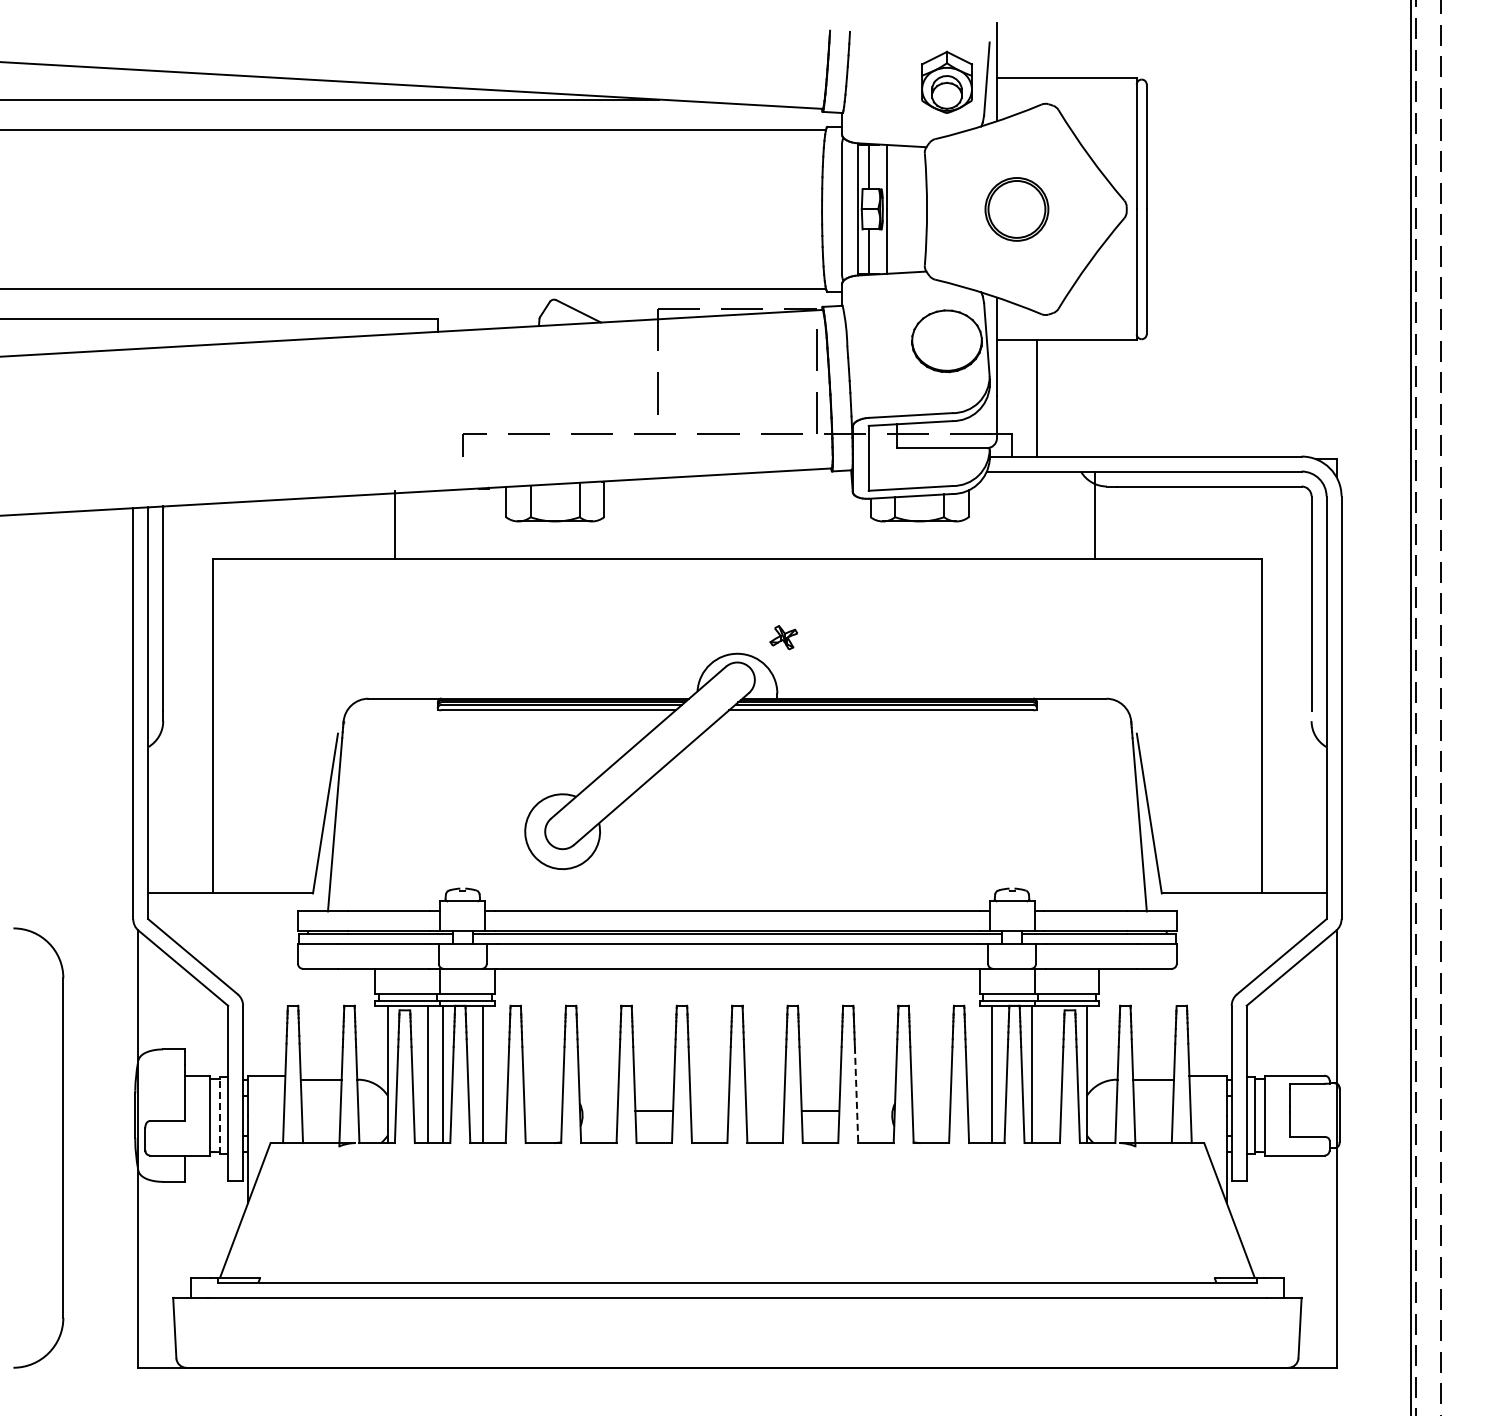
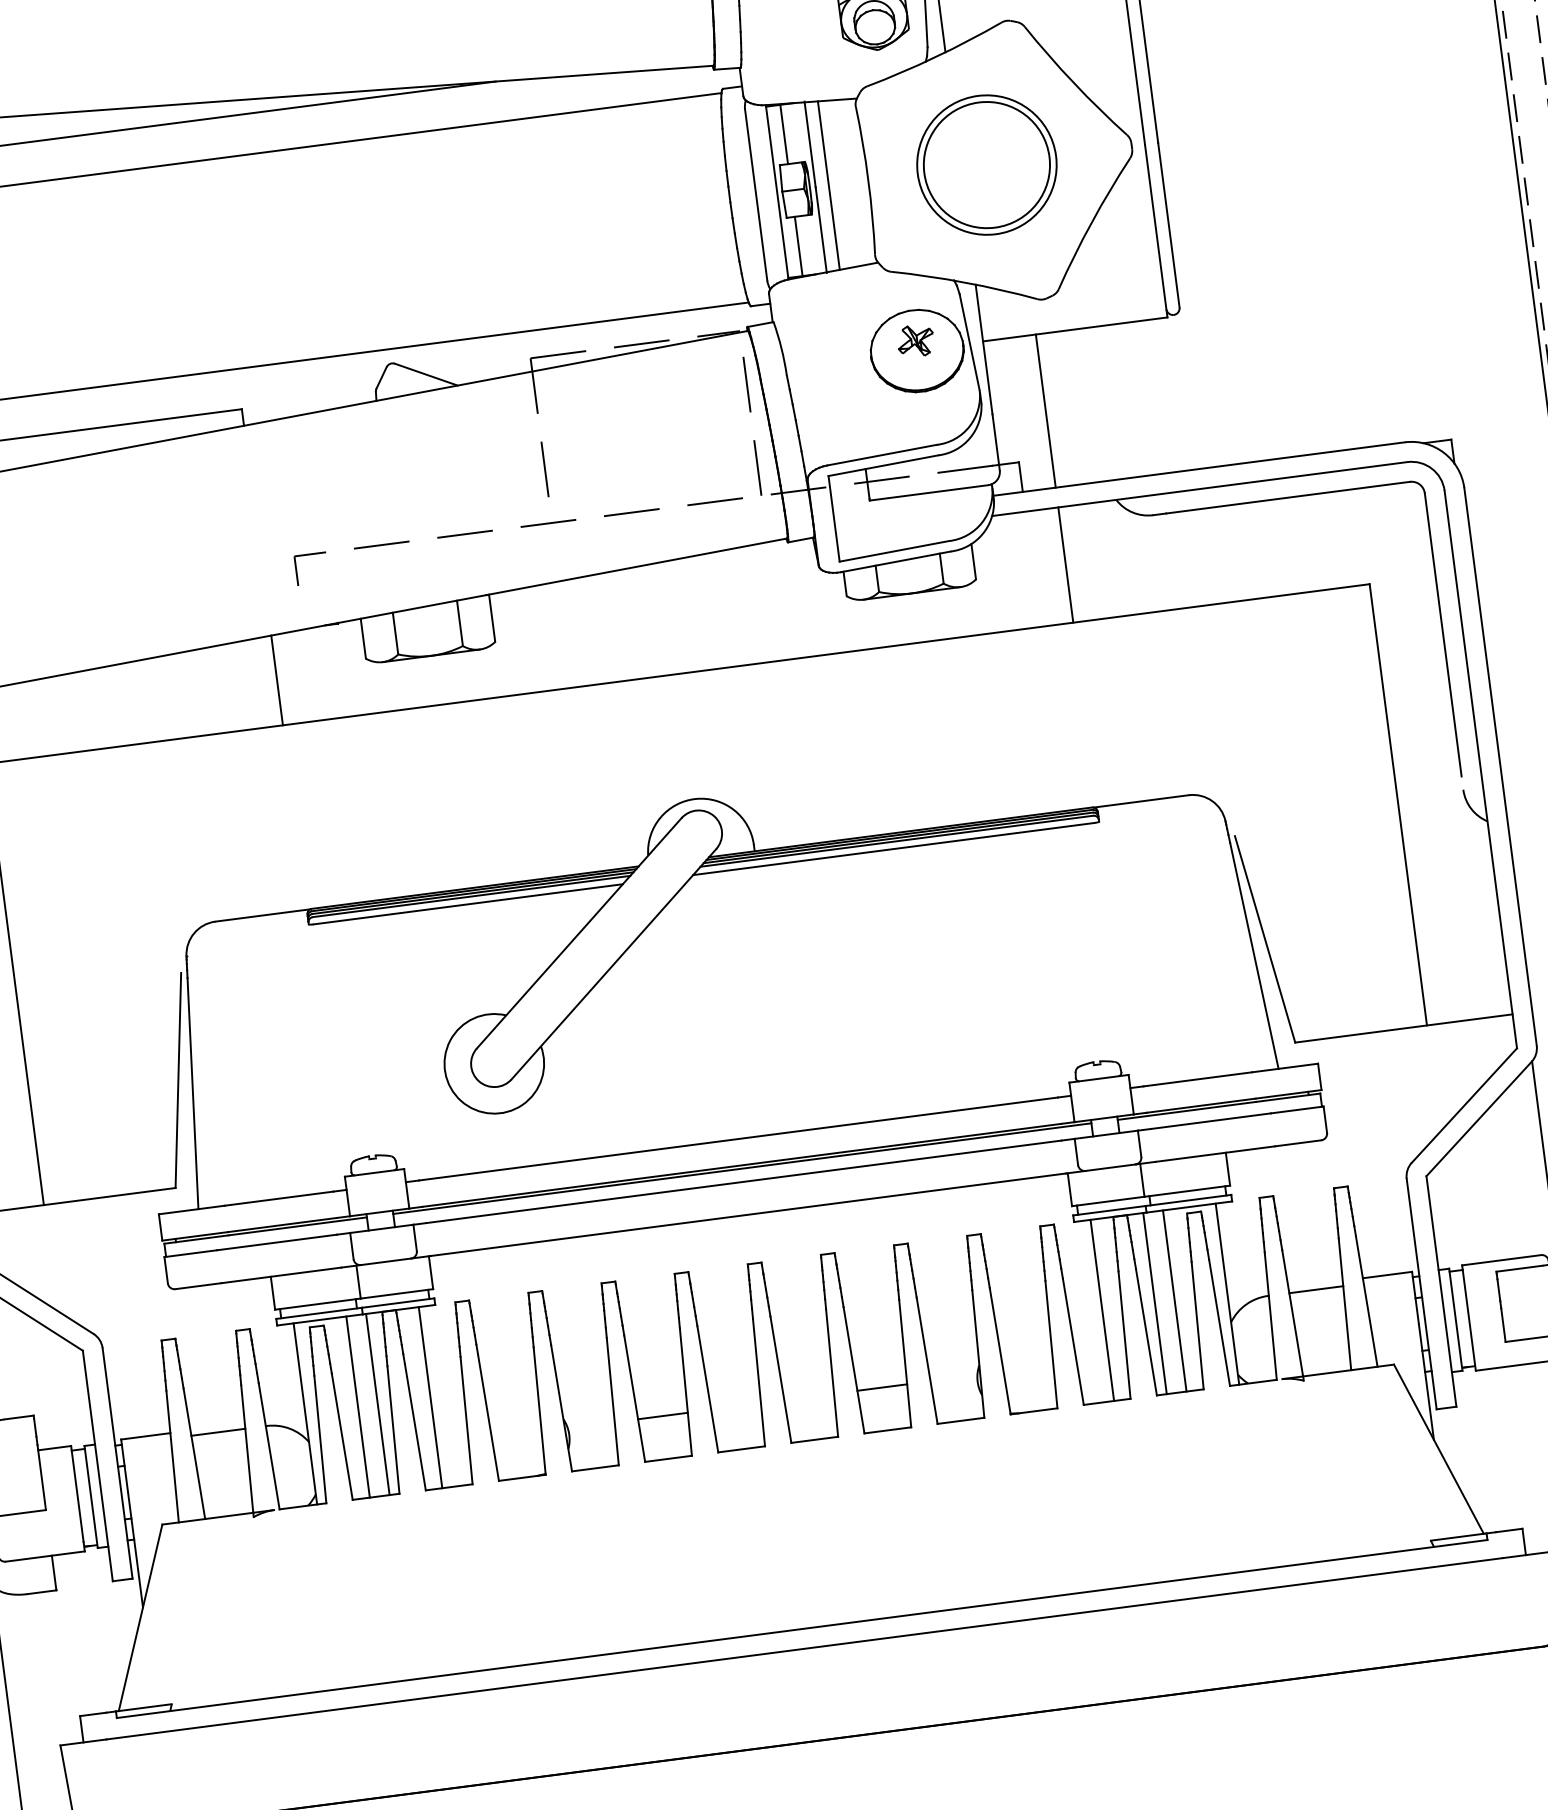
line: (897, 209) -> (829, 185), added
part: (1016, 209) -> (986, 165), size x1.67
line: (1094, 514) -> (1065, 564), moved
line: (394, 524) -> (276, 680), moved
part: (783, 637) -> (915, 340), moved
line: (1046, 1074) -> (1174, 1301), added
line: (856, 1095) -> (927, 1361), dashed -> solid
line: (220, 1115) -> (91, 1496), dashed -> solid

